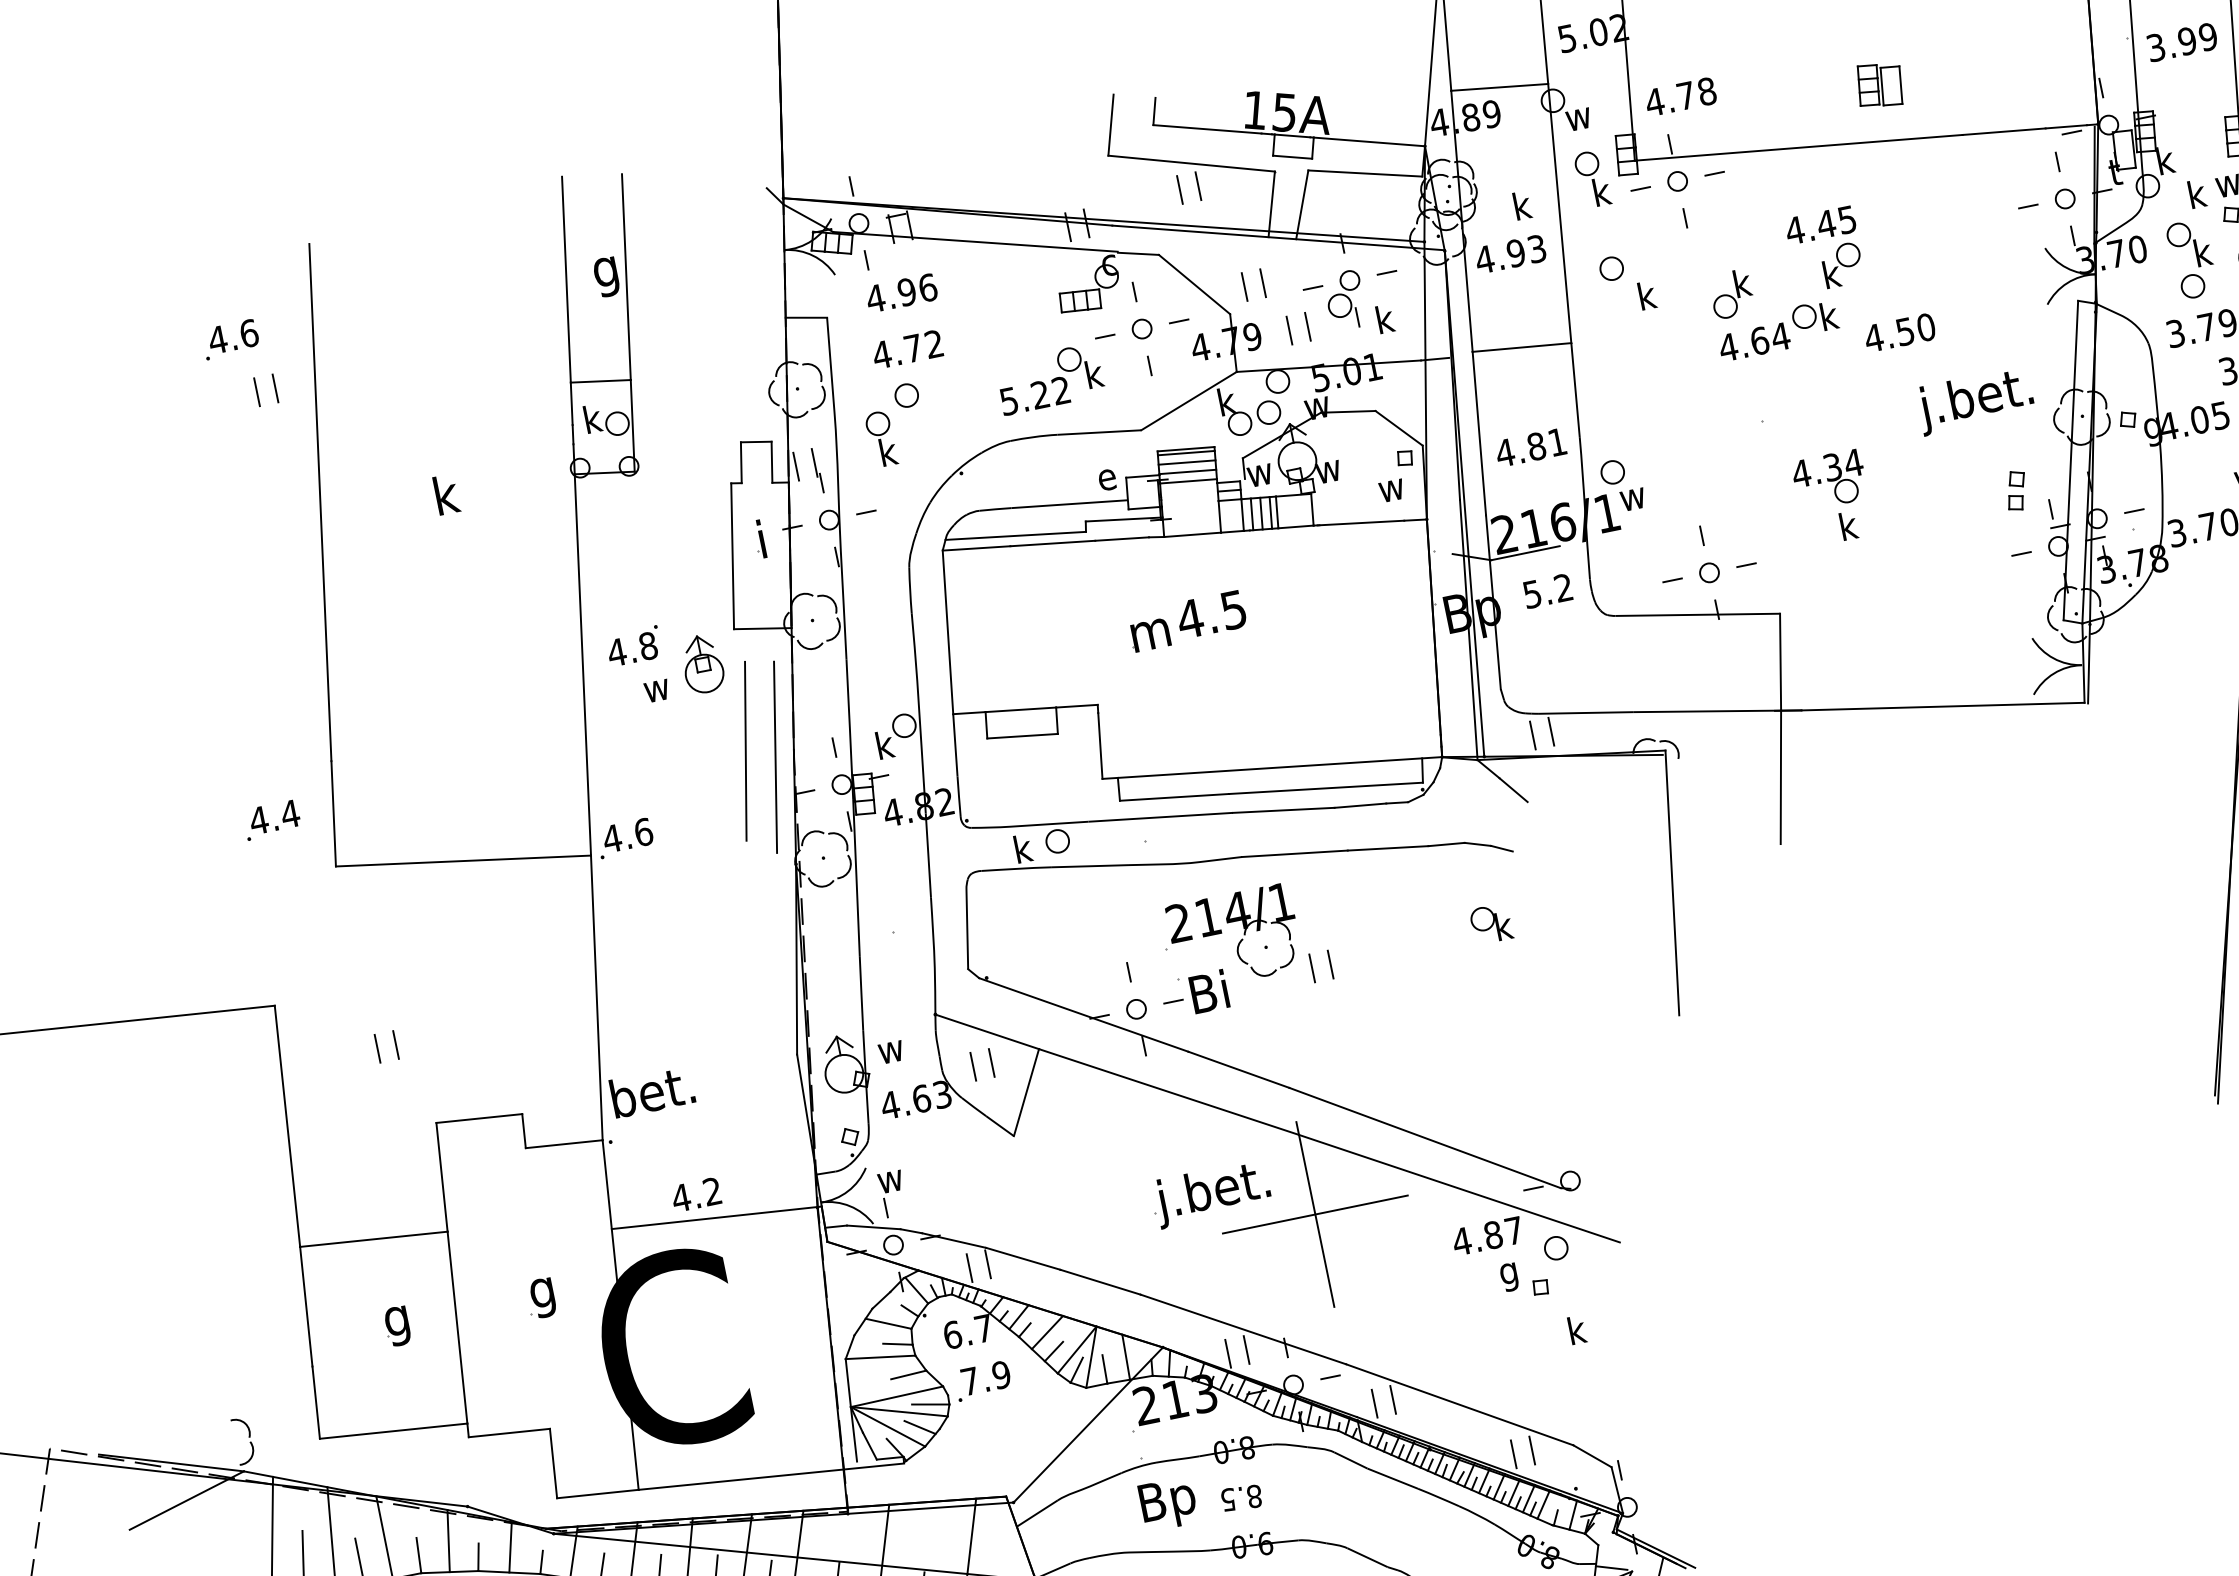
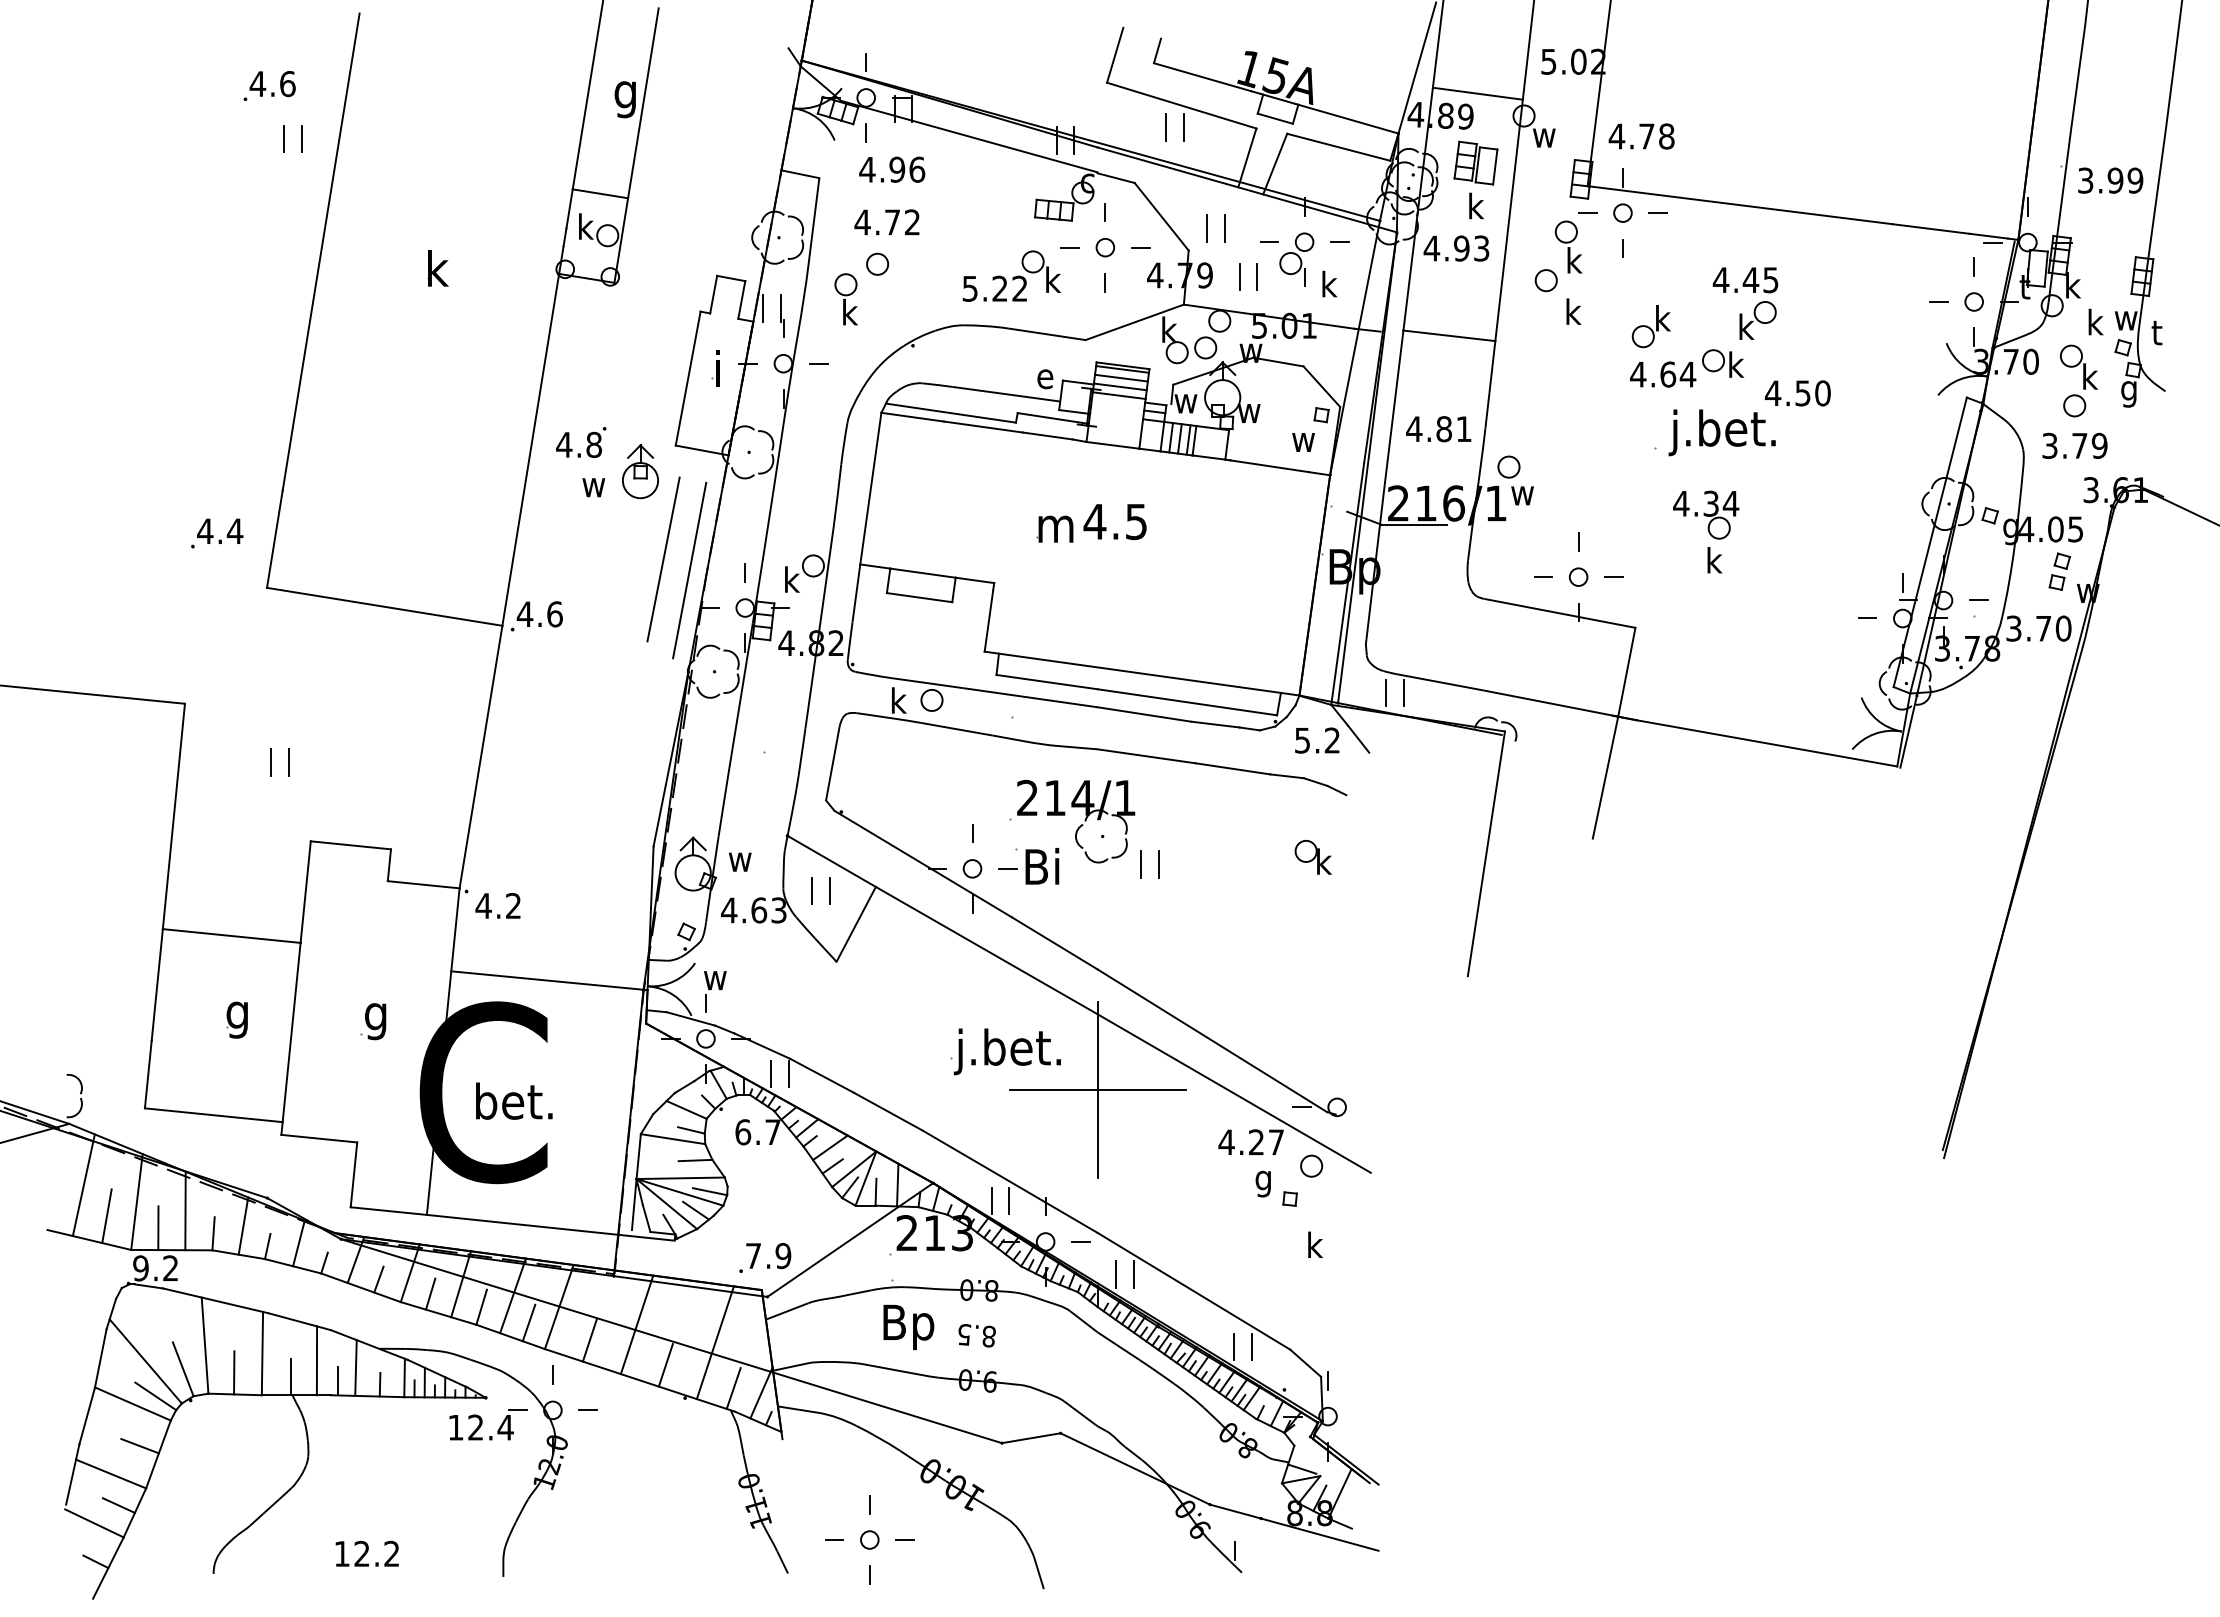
part: (1879, 84) -> (1475, 162), moved
part: (1592, 178) -> (1568, 246), moved
text: (1974, 400) -> (1721, 432), moved
part: (2016, 490) -> (2059, 571), moved
text: (1548, 591) -> (1317, 740), moved
text: (652, 1090) -> (514, 1100), moved
text: (695, 1194) -> (497, 905), moved
text: (1493, 1235) -> (1256, 1142), 4.87 -> 4.27
part: (986, 1387) -> (767, 1264), moved

